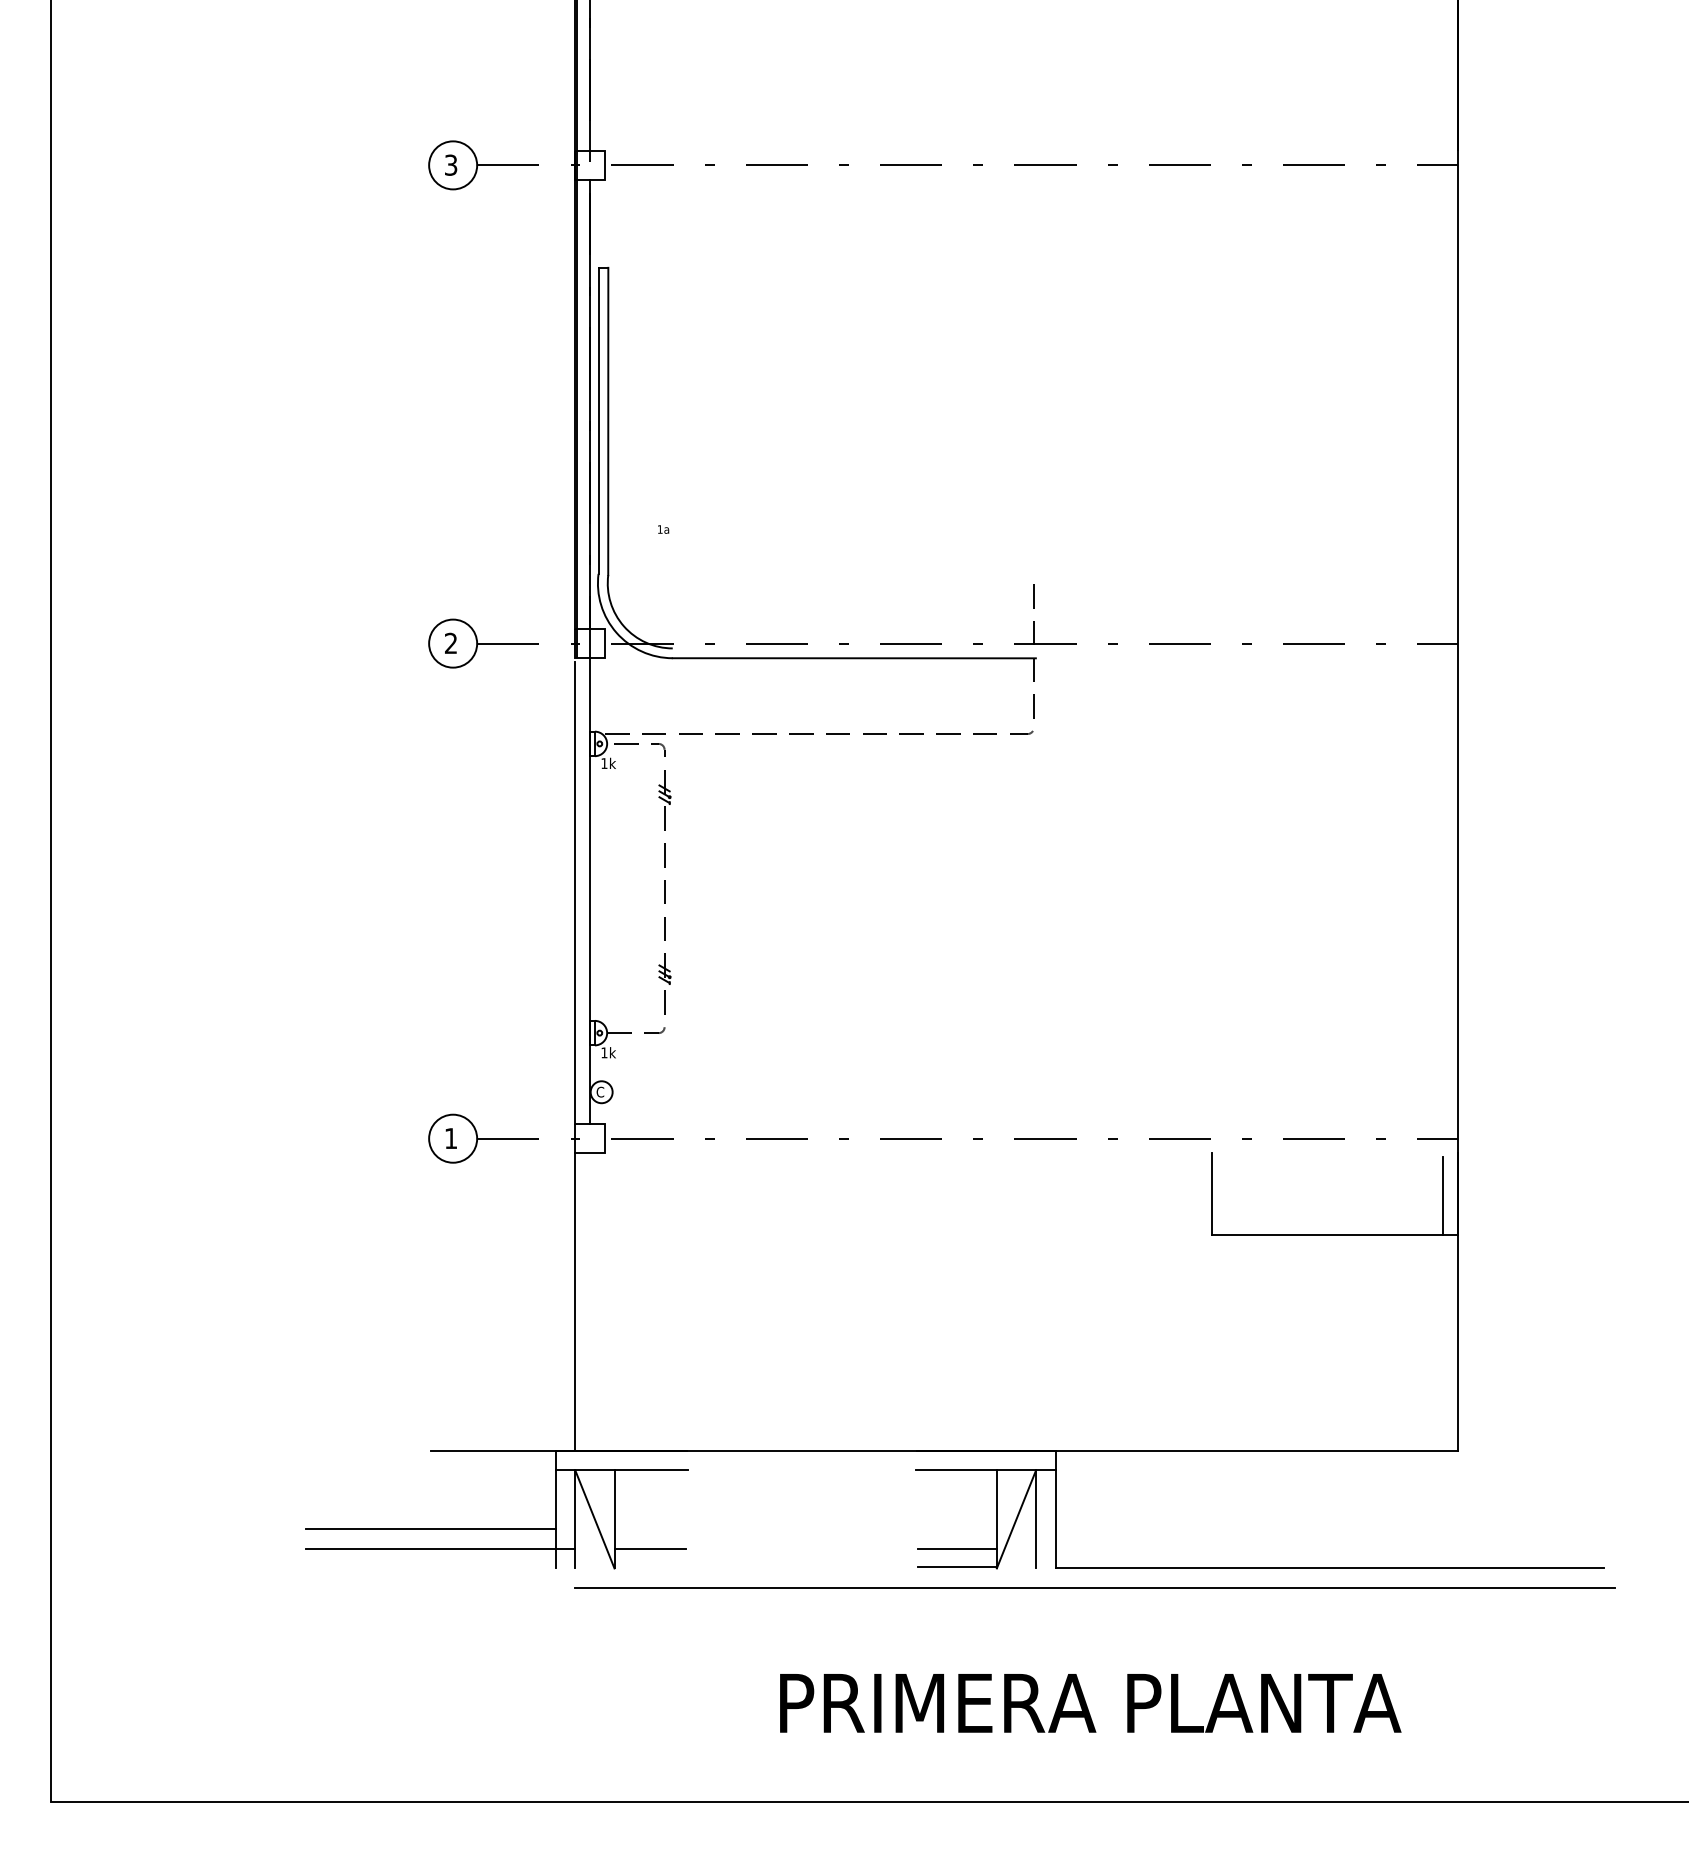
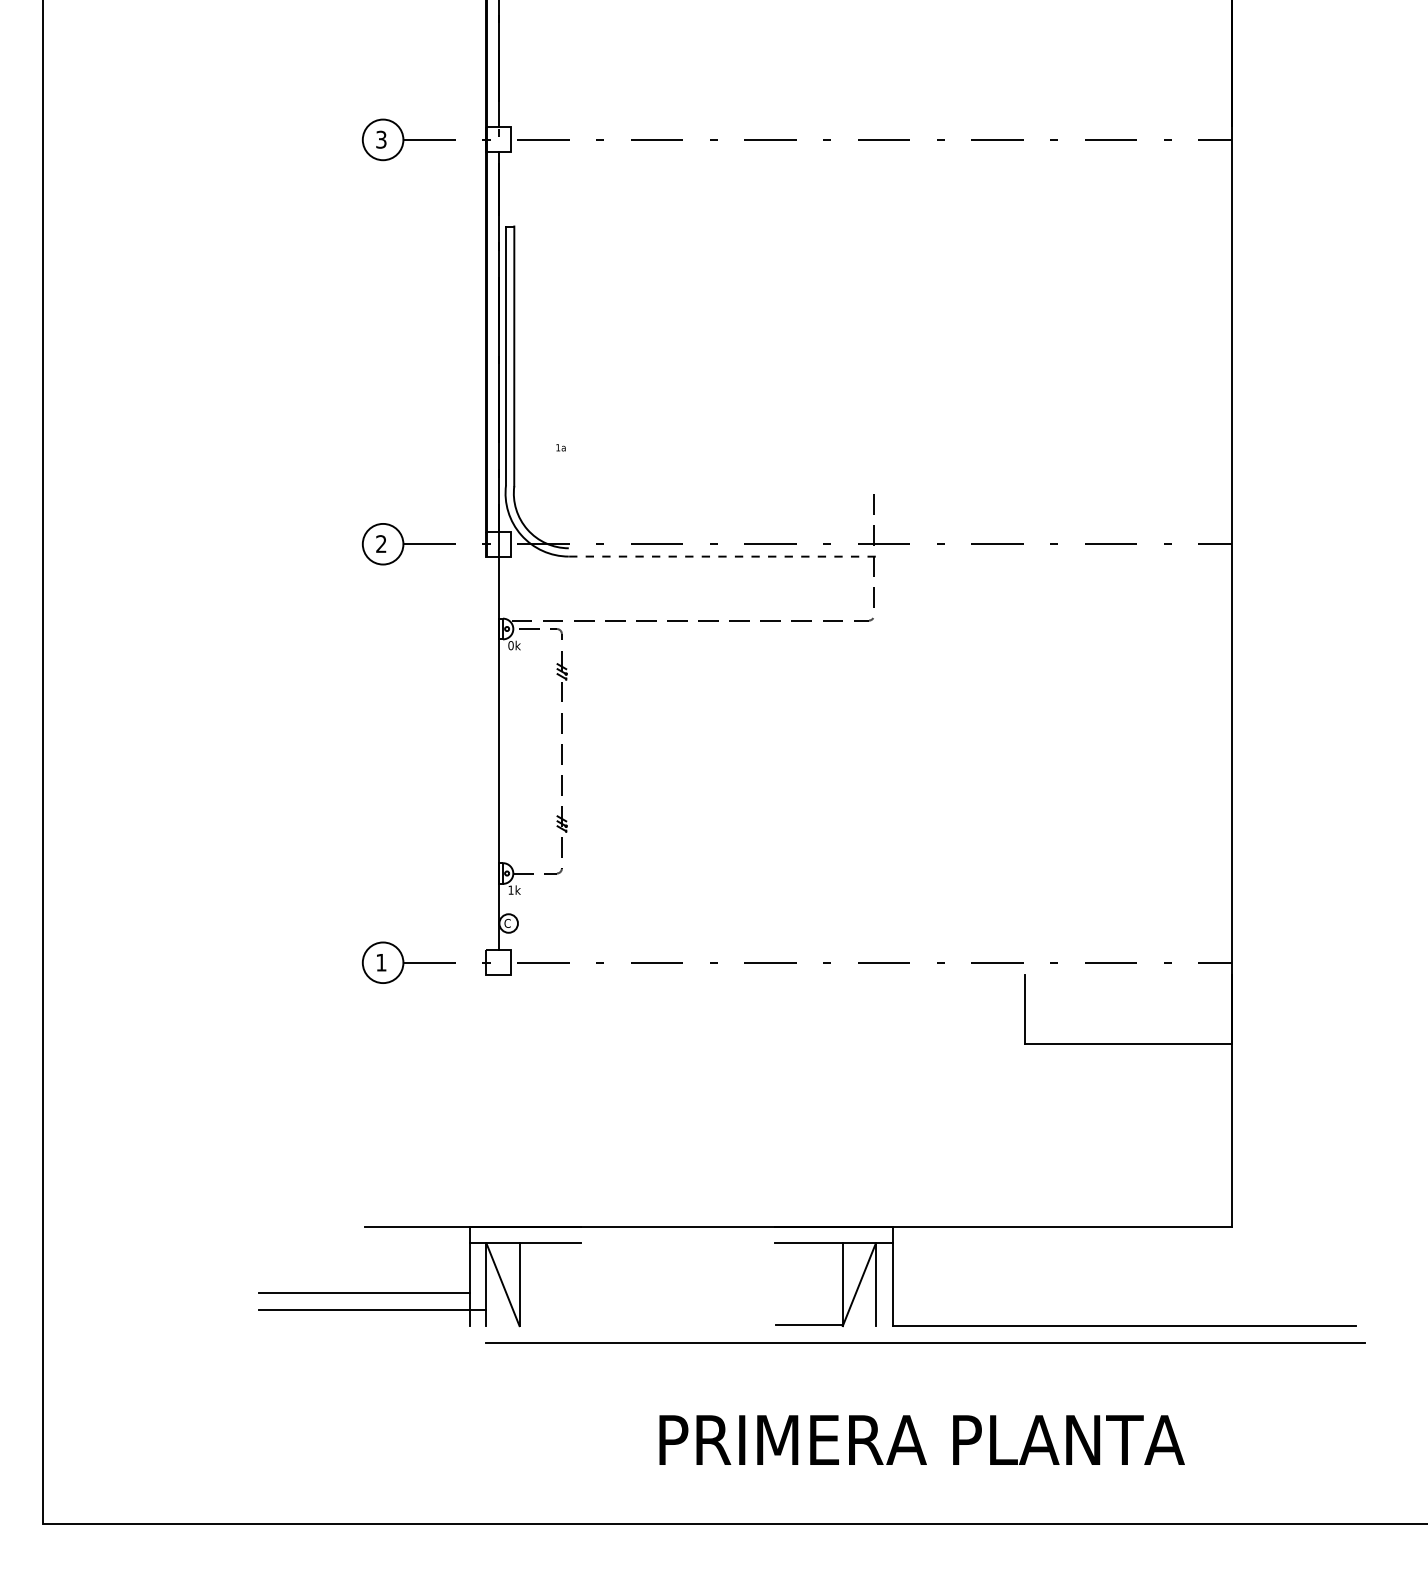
line: (854, 658) -> (722, 556), solid -> dashed
text: (603, 763) -> (510, 645), 1k -> 0k
line: (575, 892) -> (486, 754), removed
line: (1442, 1195) -> (1219, 1010), removed
line: (575, 1301) -> (486, 1100), removed
line: (649, 1548) -> (549, 1309), removed
line: (957, 1548) -> (809, 1309), removed

